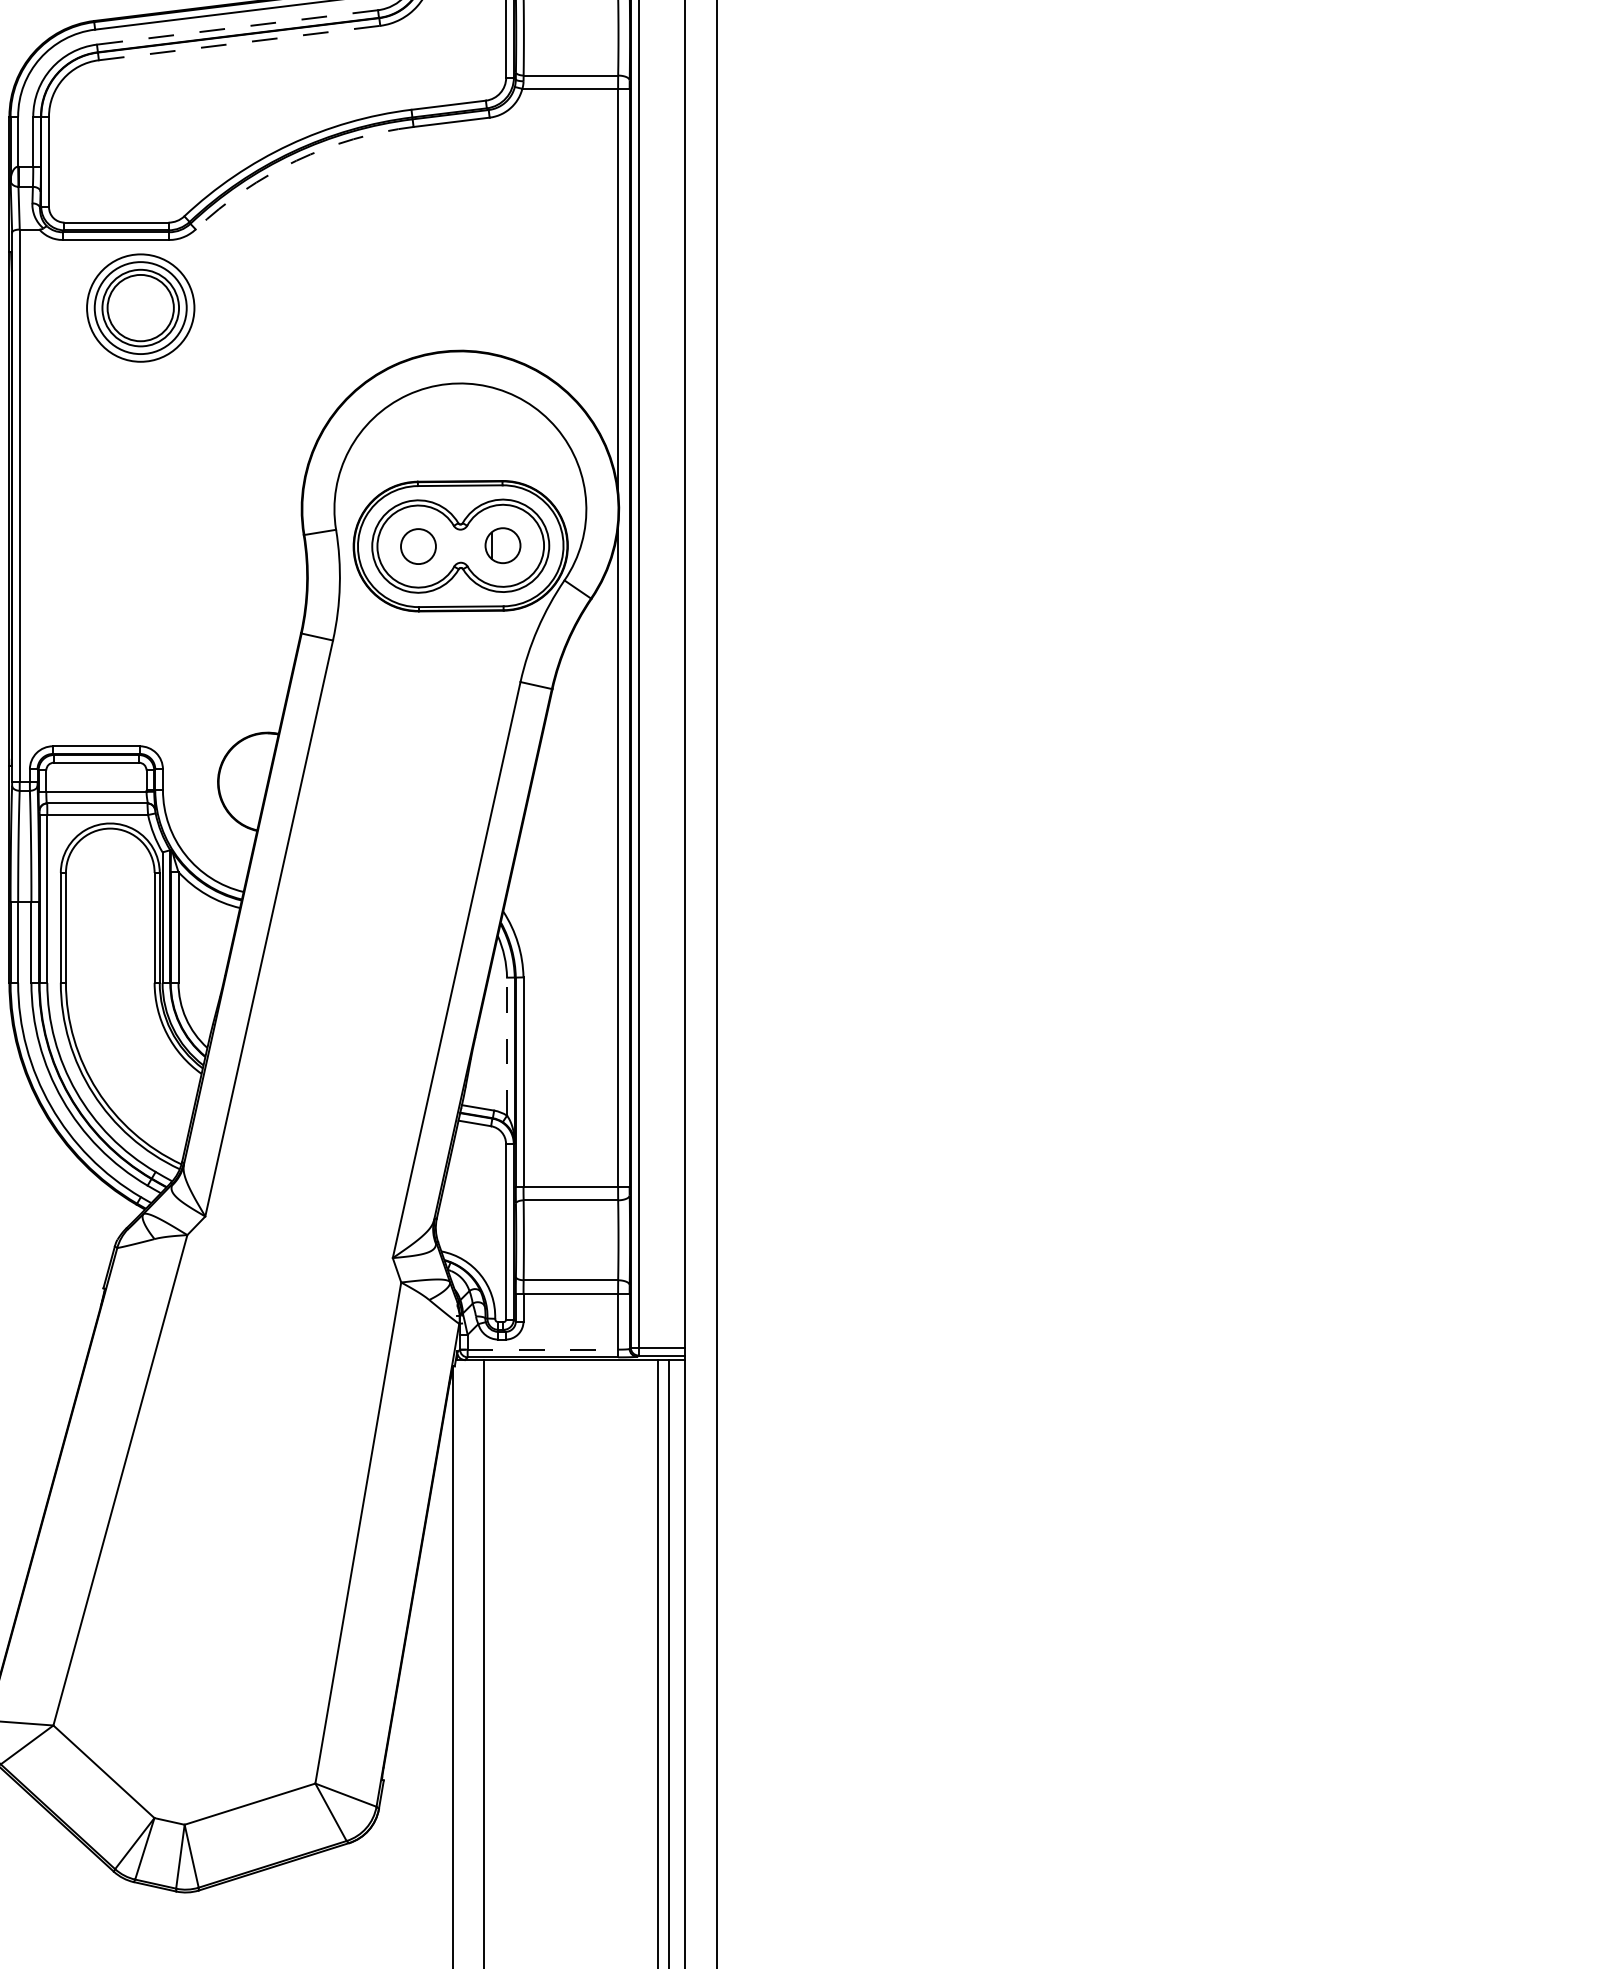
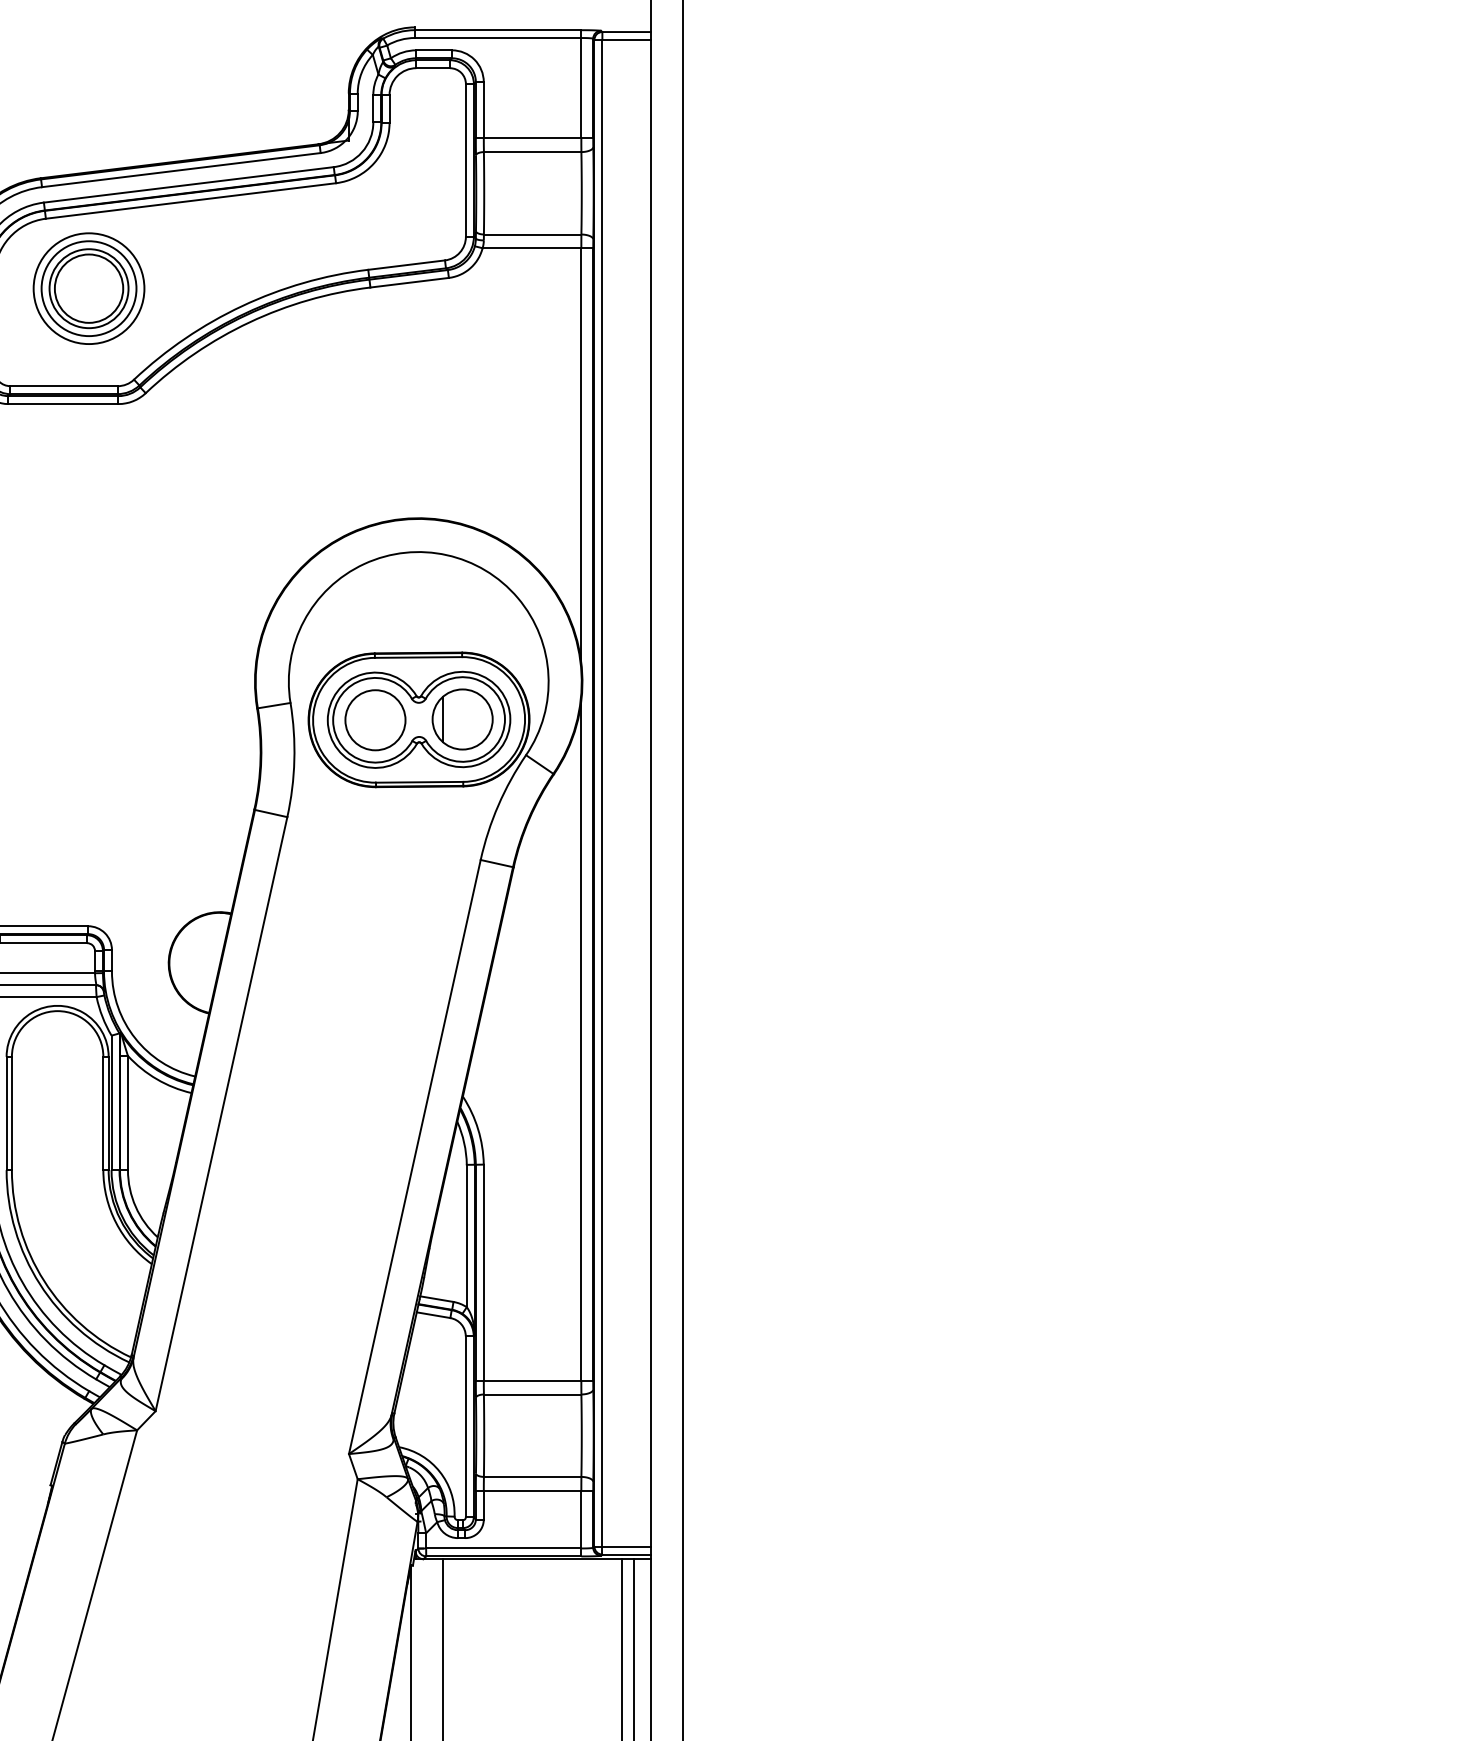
line: (237, 27) -> (188, 184), dashed -> solid
line: (239, 43) -> (190, 201), dashed -> solid
arc: (296, 160) -> (249, 322), dashed -> solid
part: (140, 307) -> (88, 288), moved
part: (502, 545) -> (462, 719), size x1.67
circle: (418, 546) -> (375, 720), size x1.67
line: (507, 1046) -> (467, 1235), dashed -> solid
line: (543, 1349) -> (504, 1548), dashed -> solid

